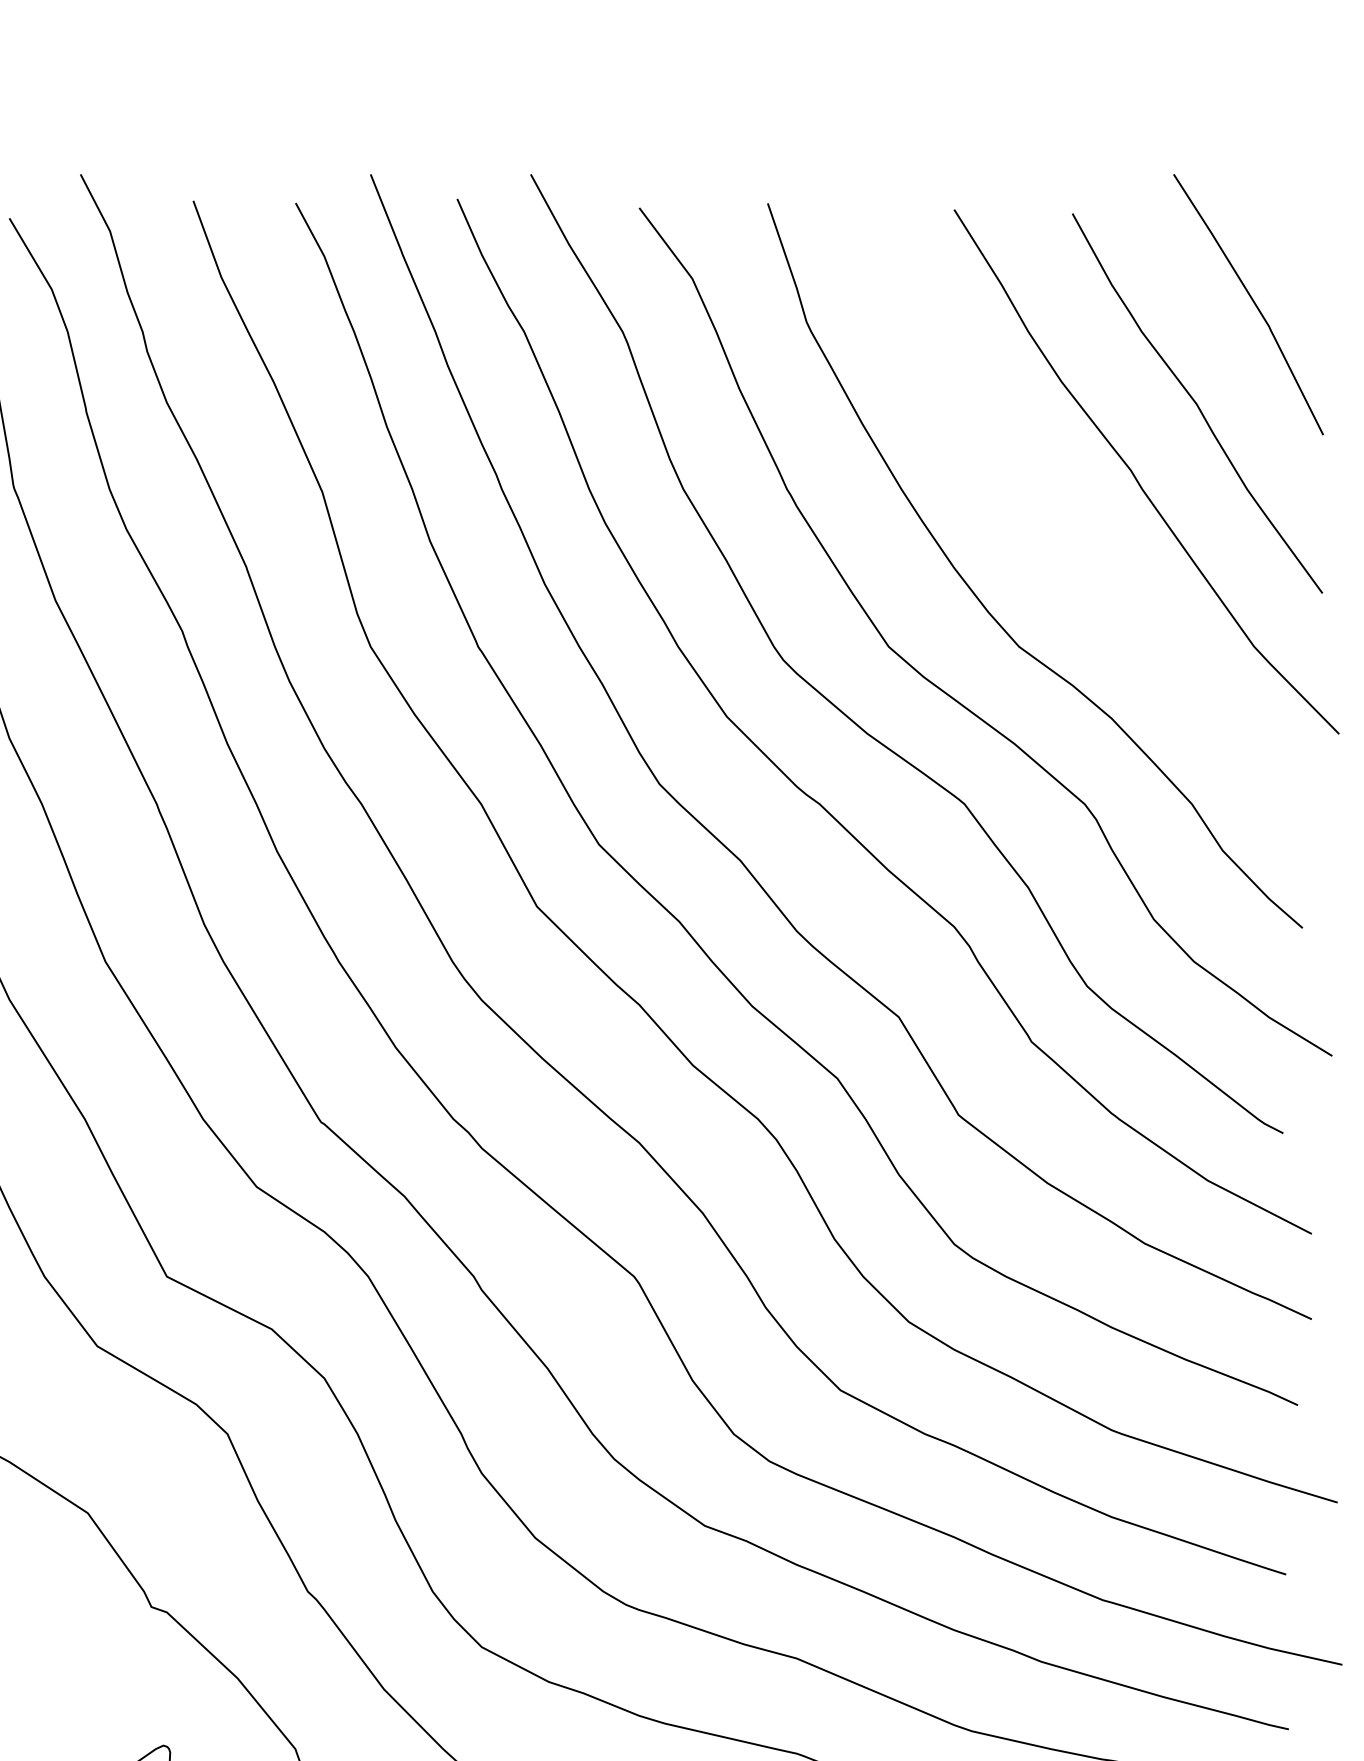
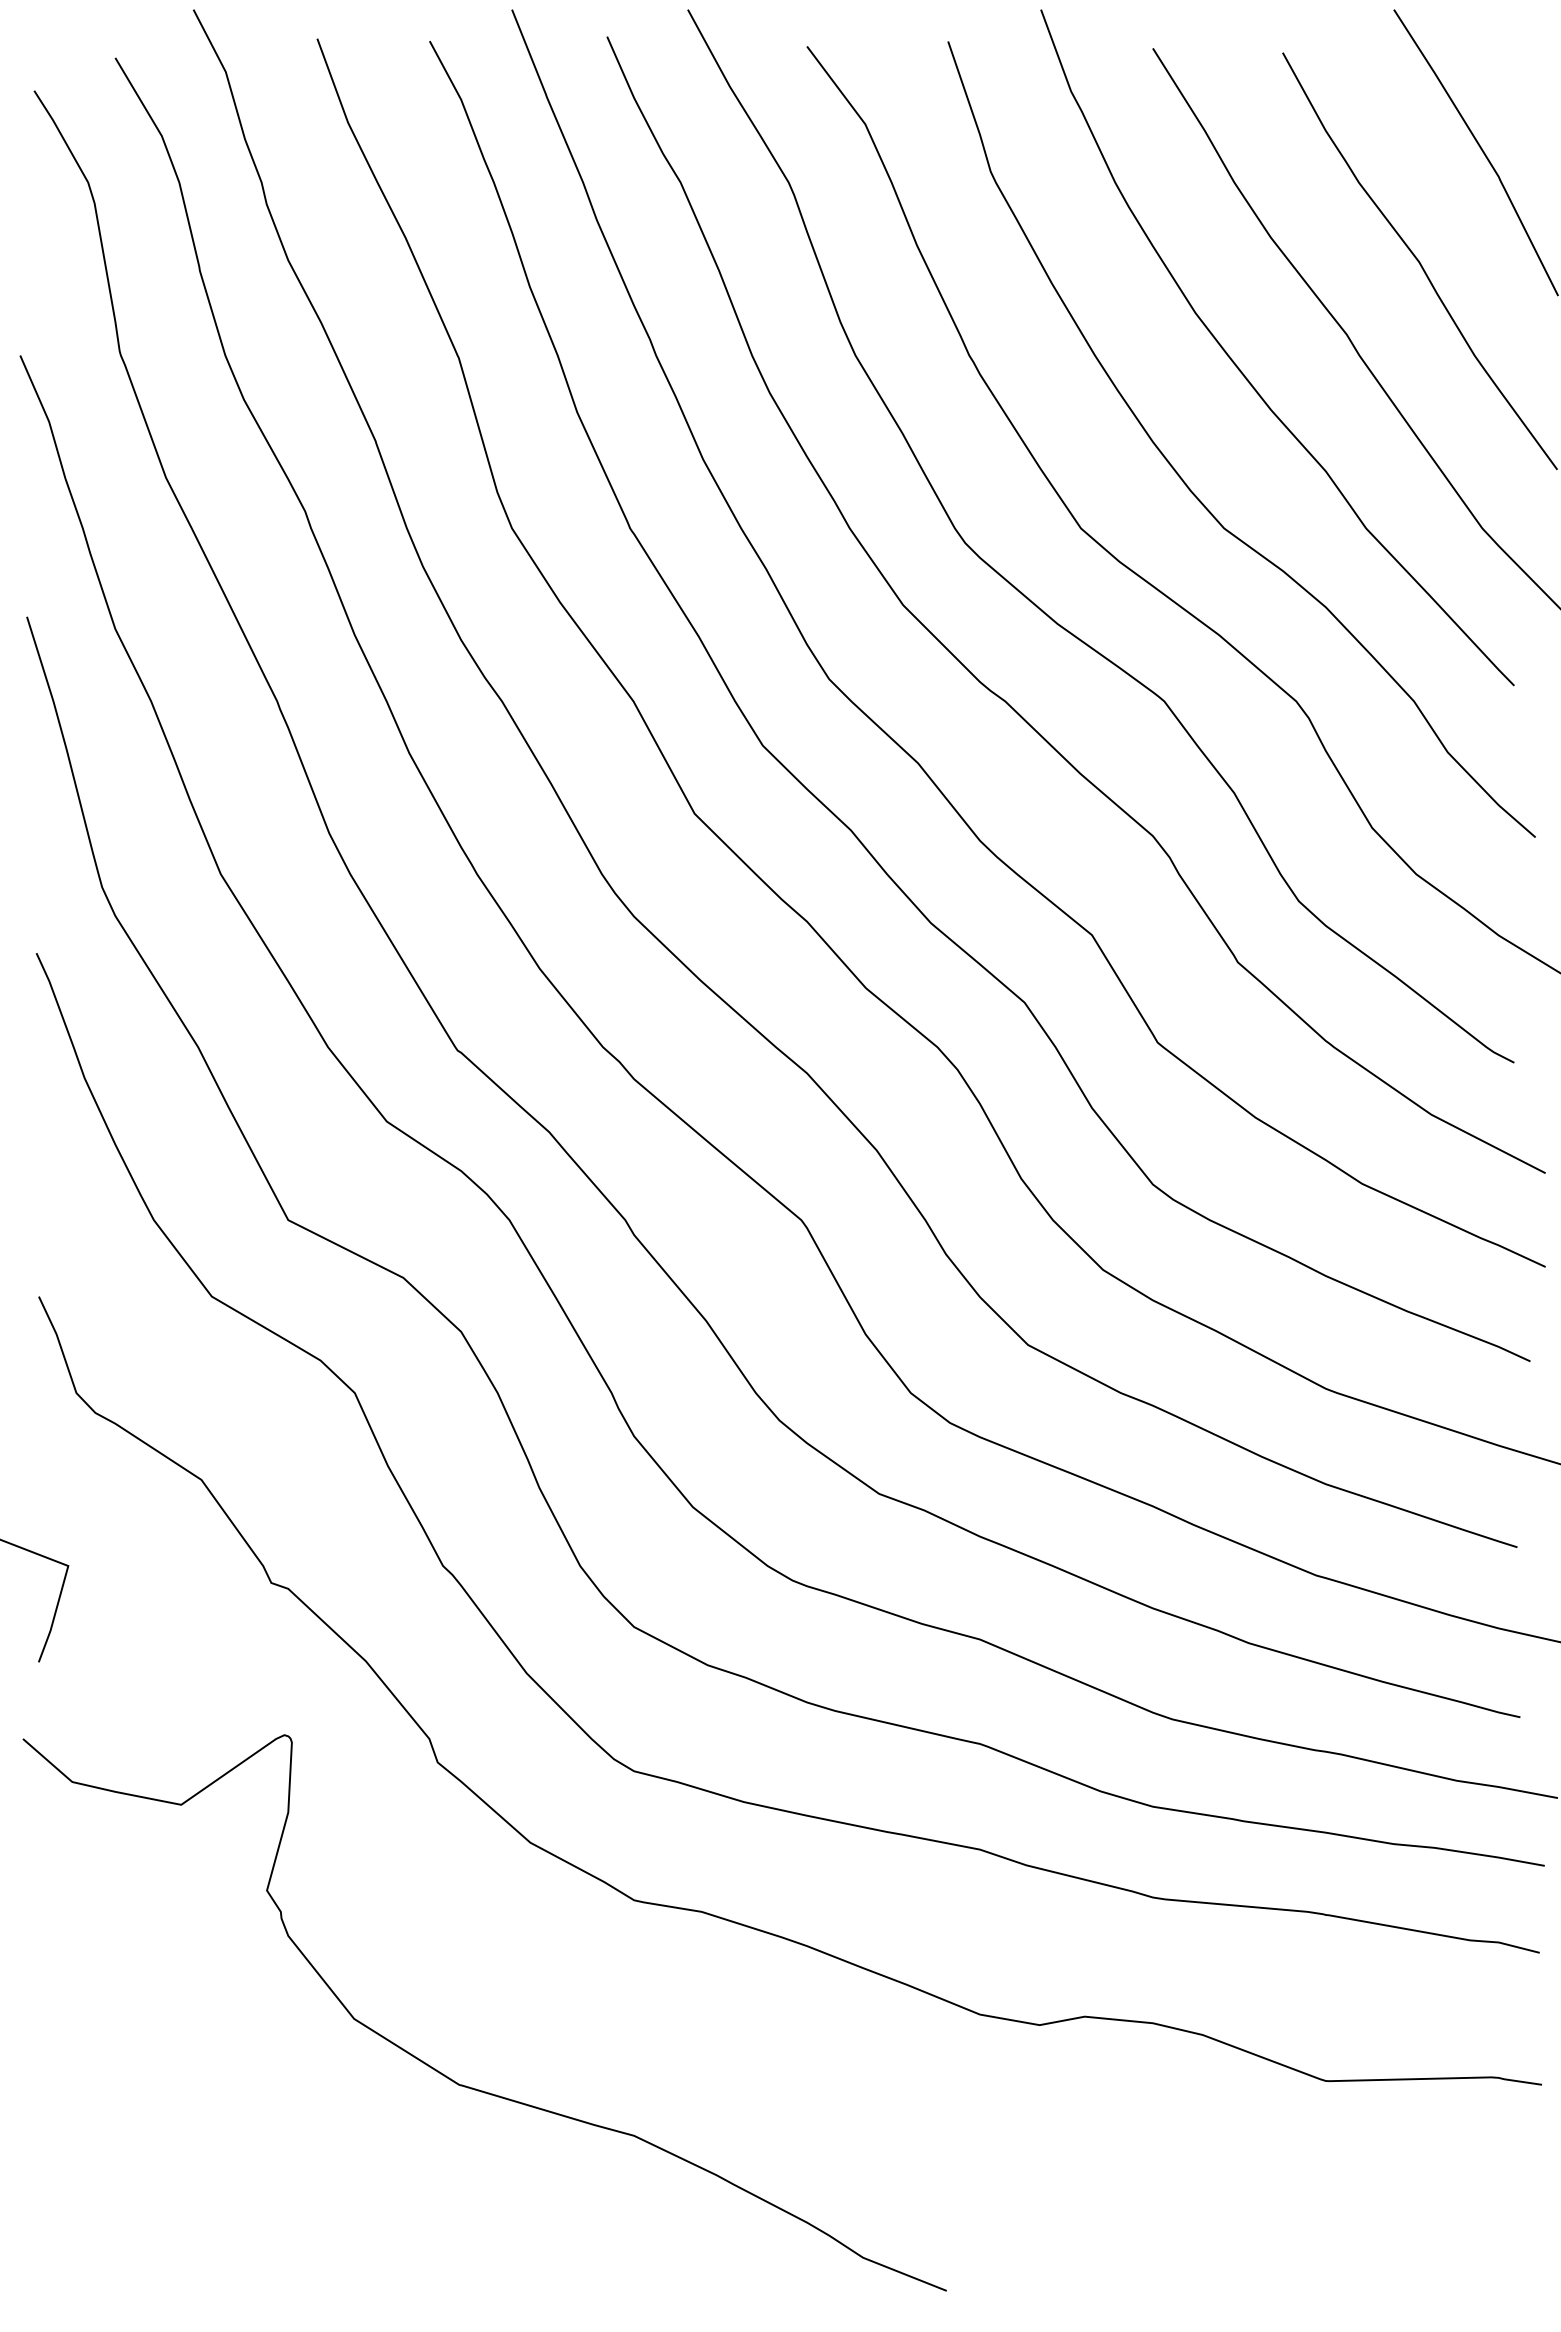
curve: (1038, 507) -> (1245, 375), added

